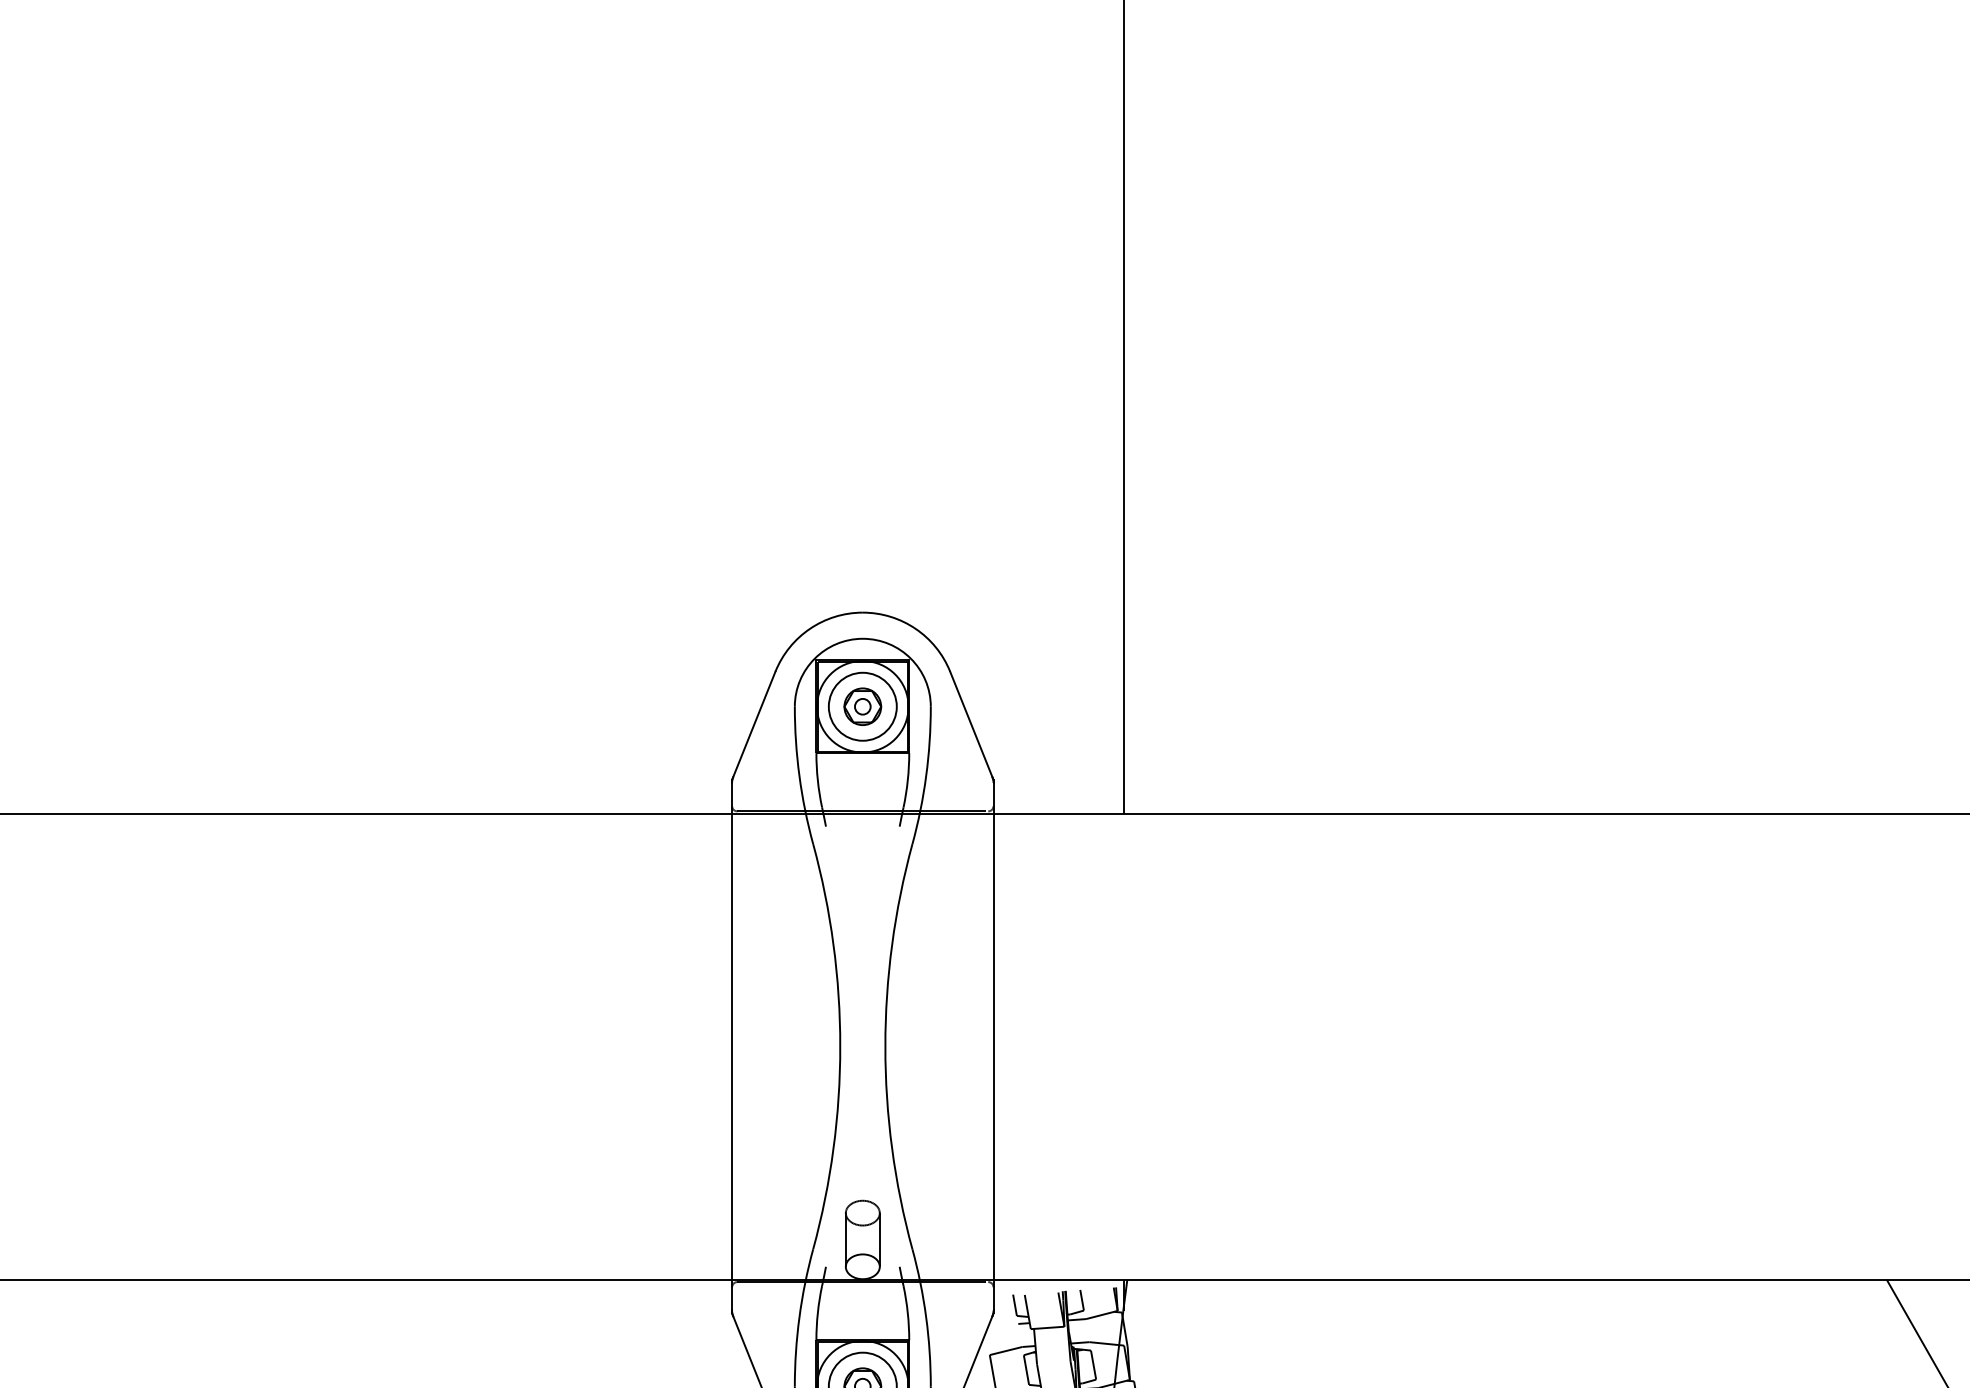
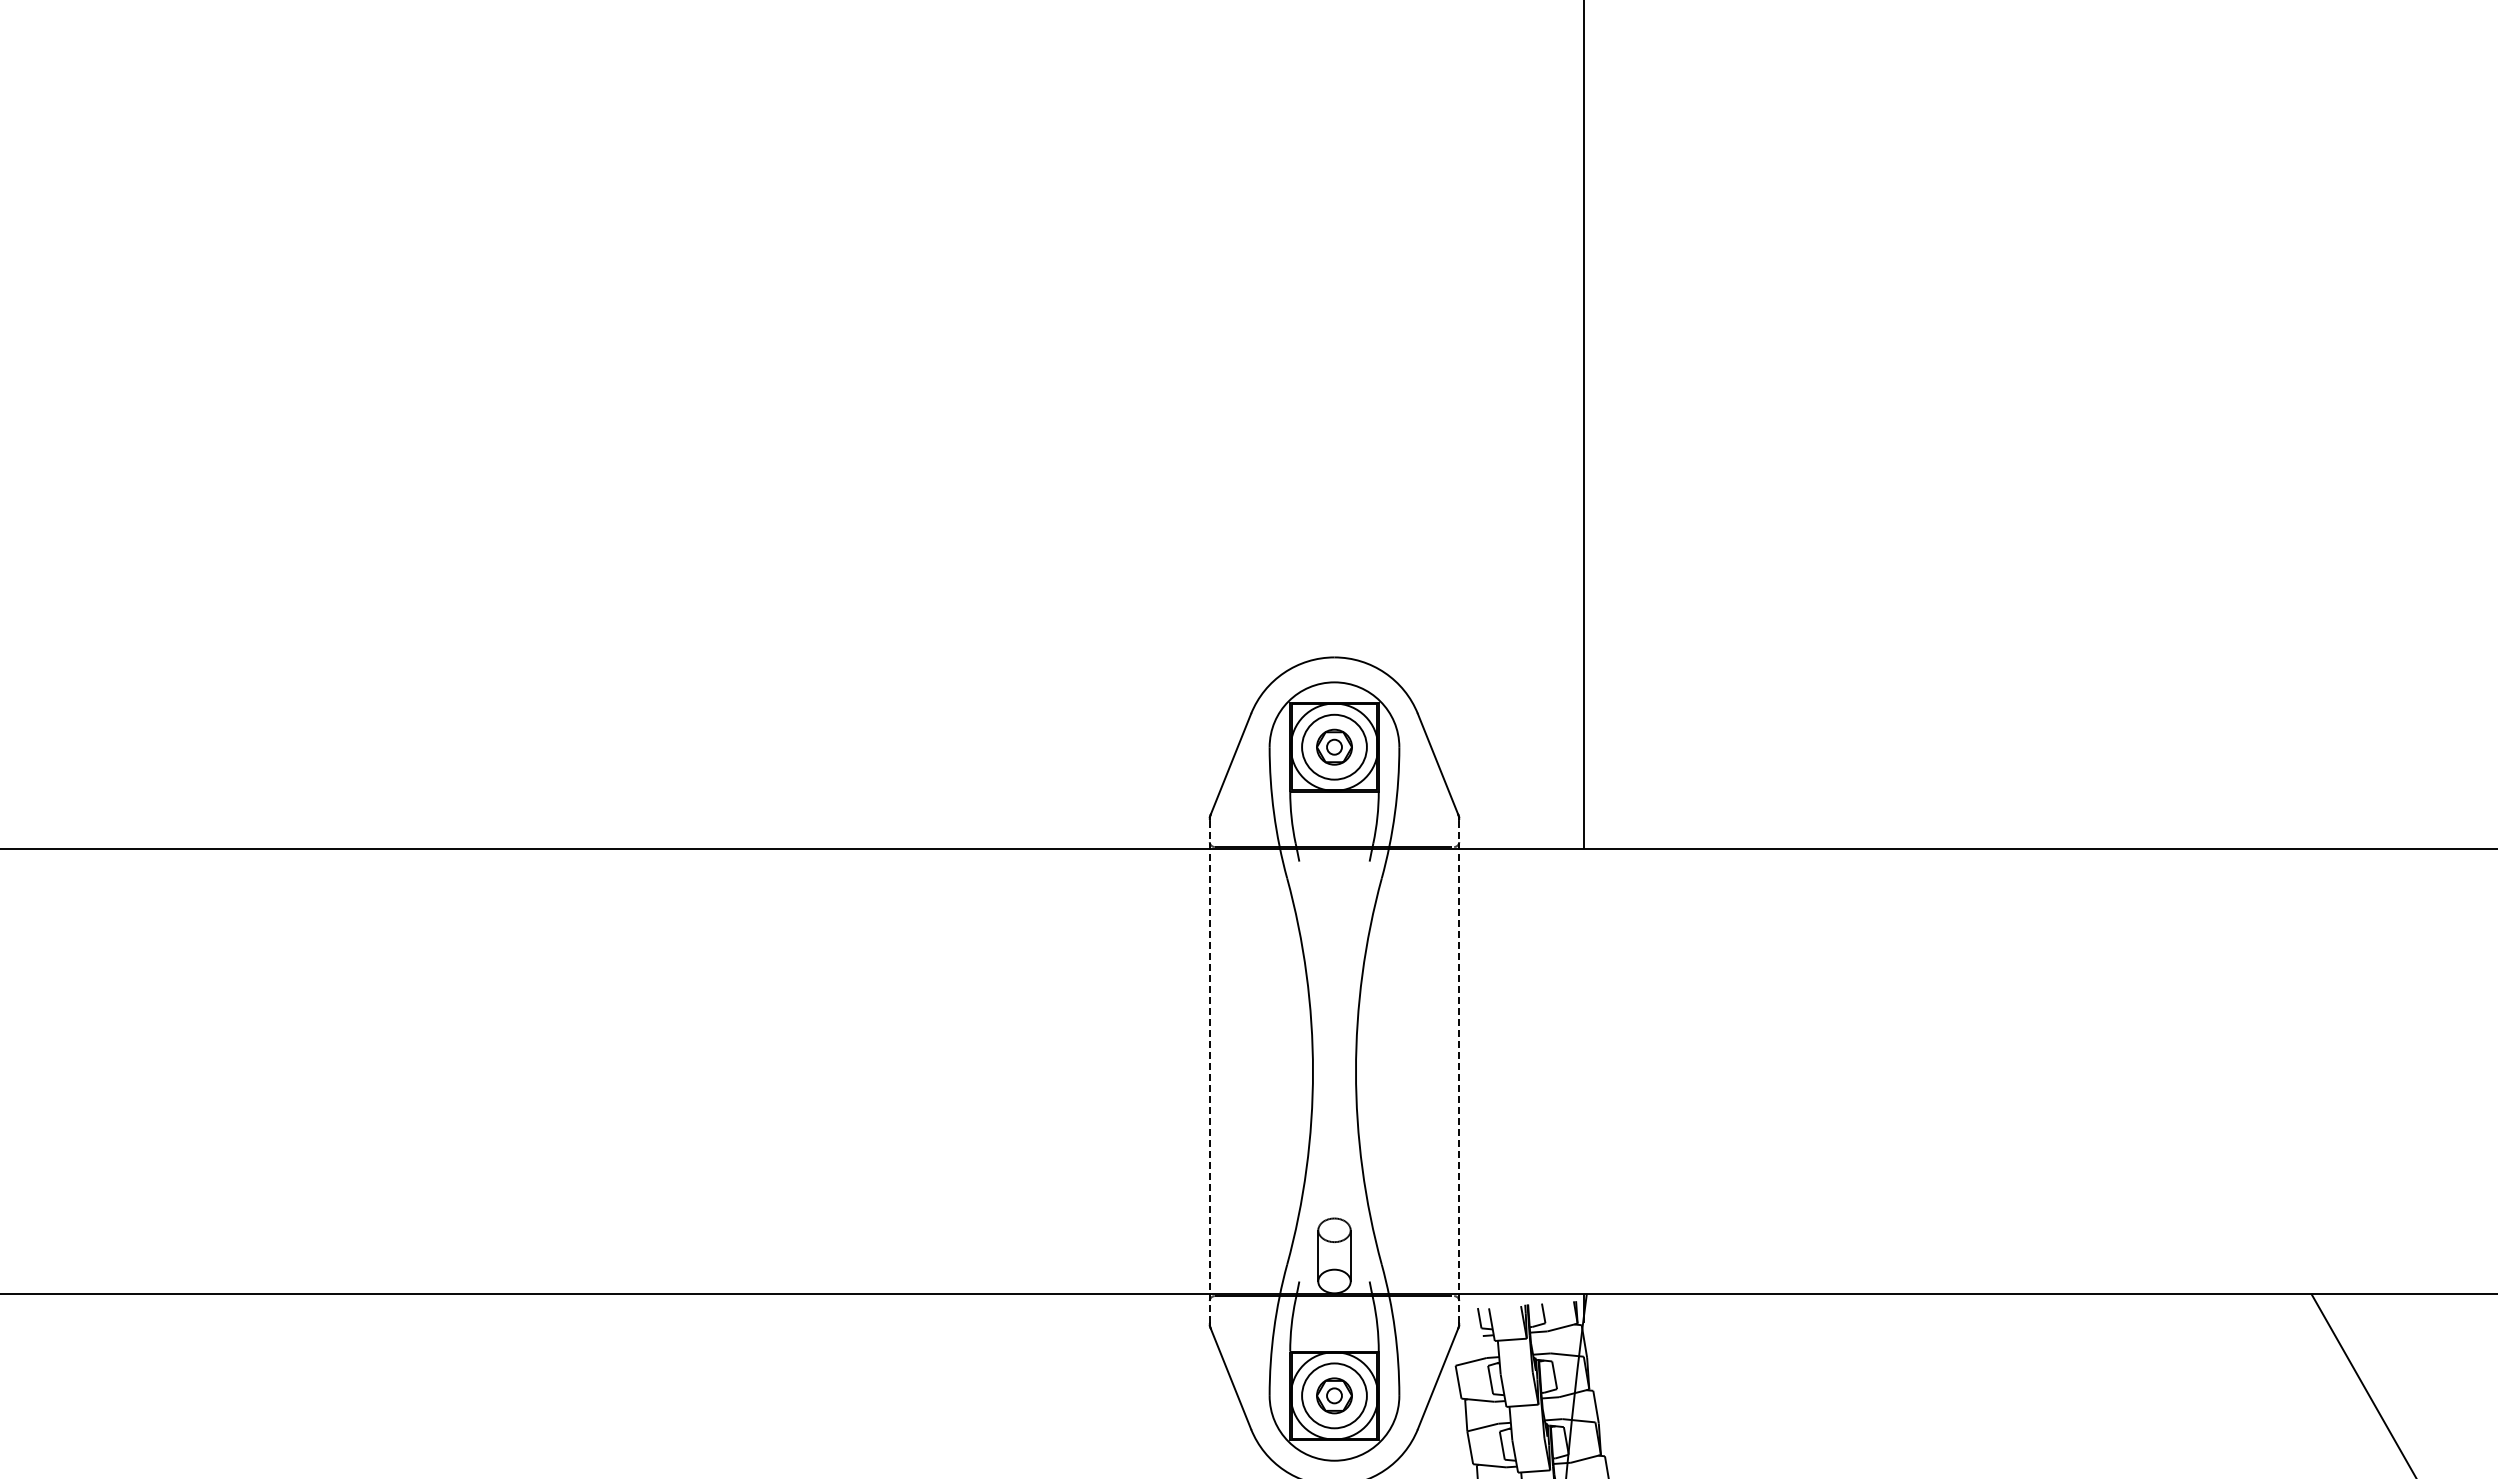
line: (731, 1046) -> (1209, 1071), solid -> dashed
line: (993, 1046) -> (1459, 1071), solid -> dashed

